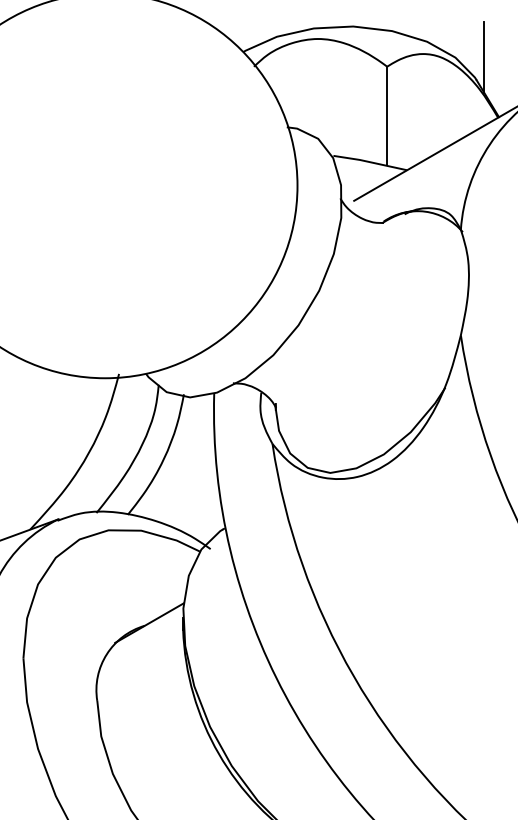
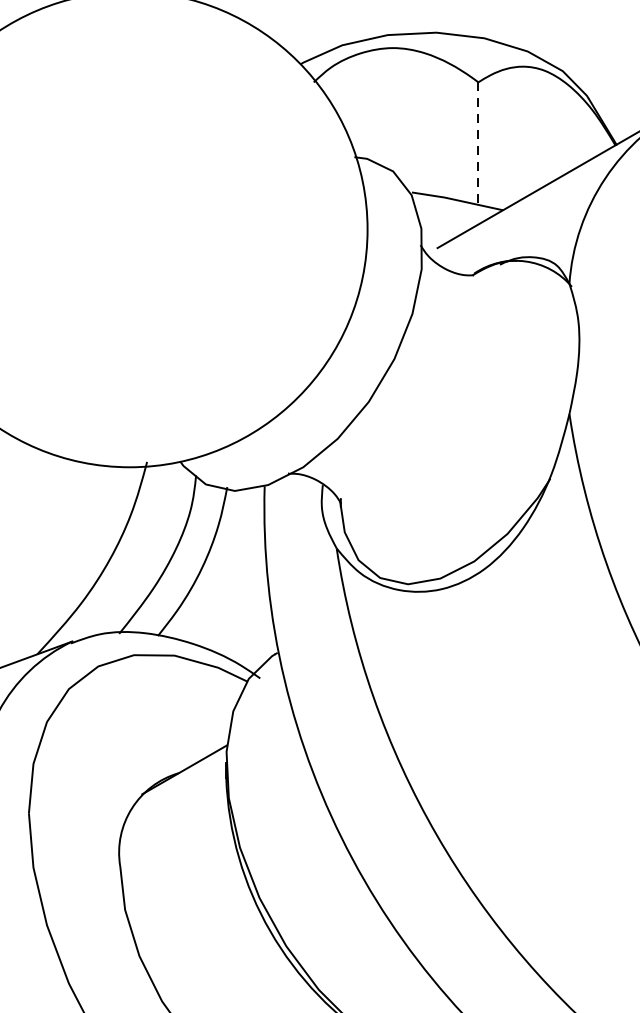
line: (484, 57) -> (598, 70), removed
line: (387, 116) -> (478, 143), solid -> dashed

